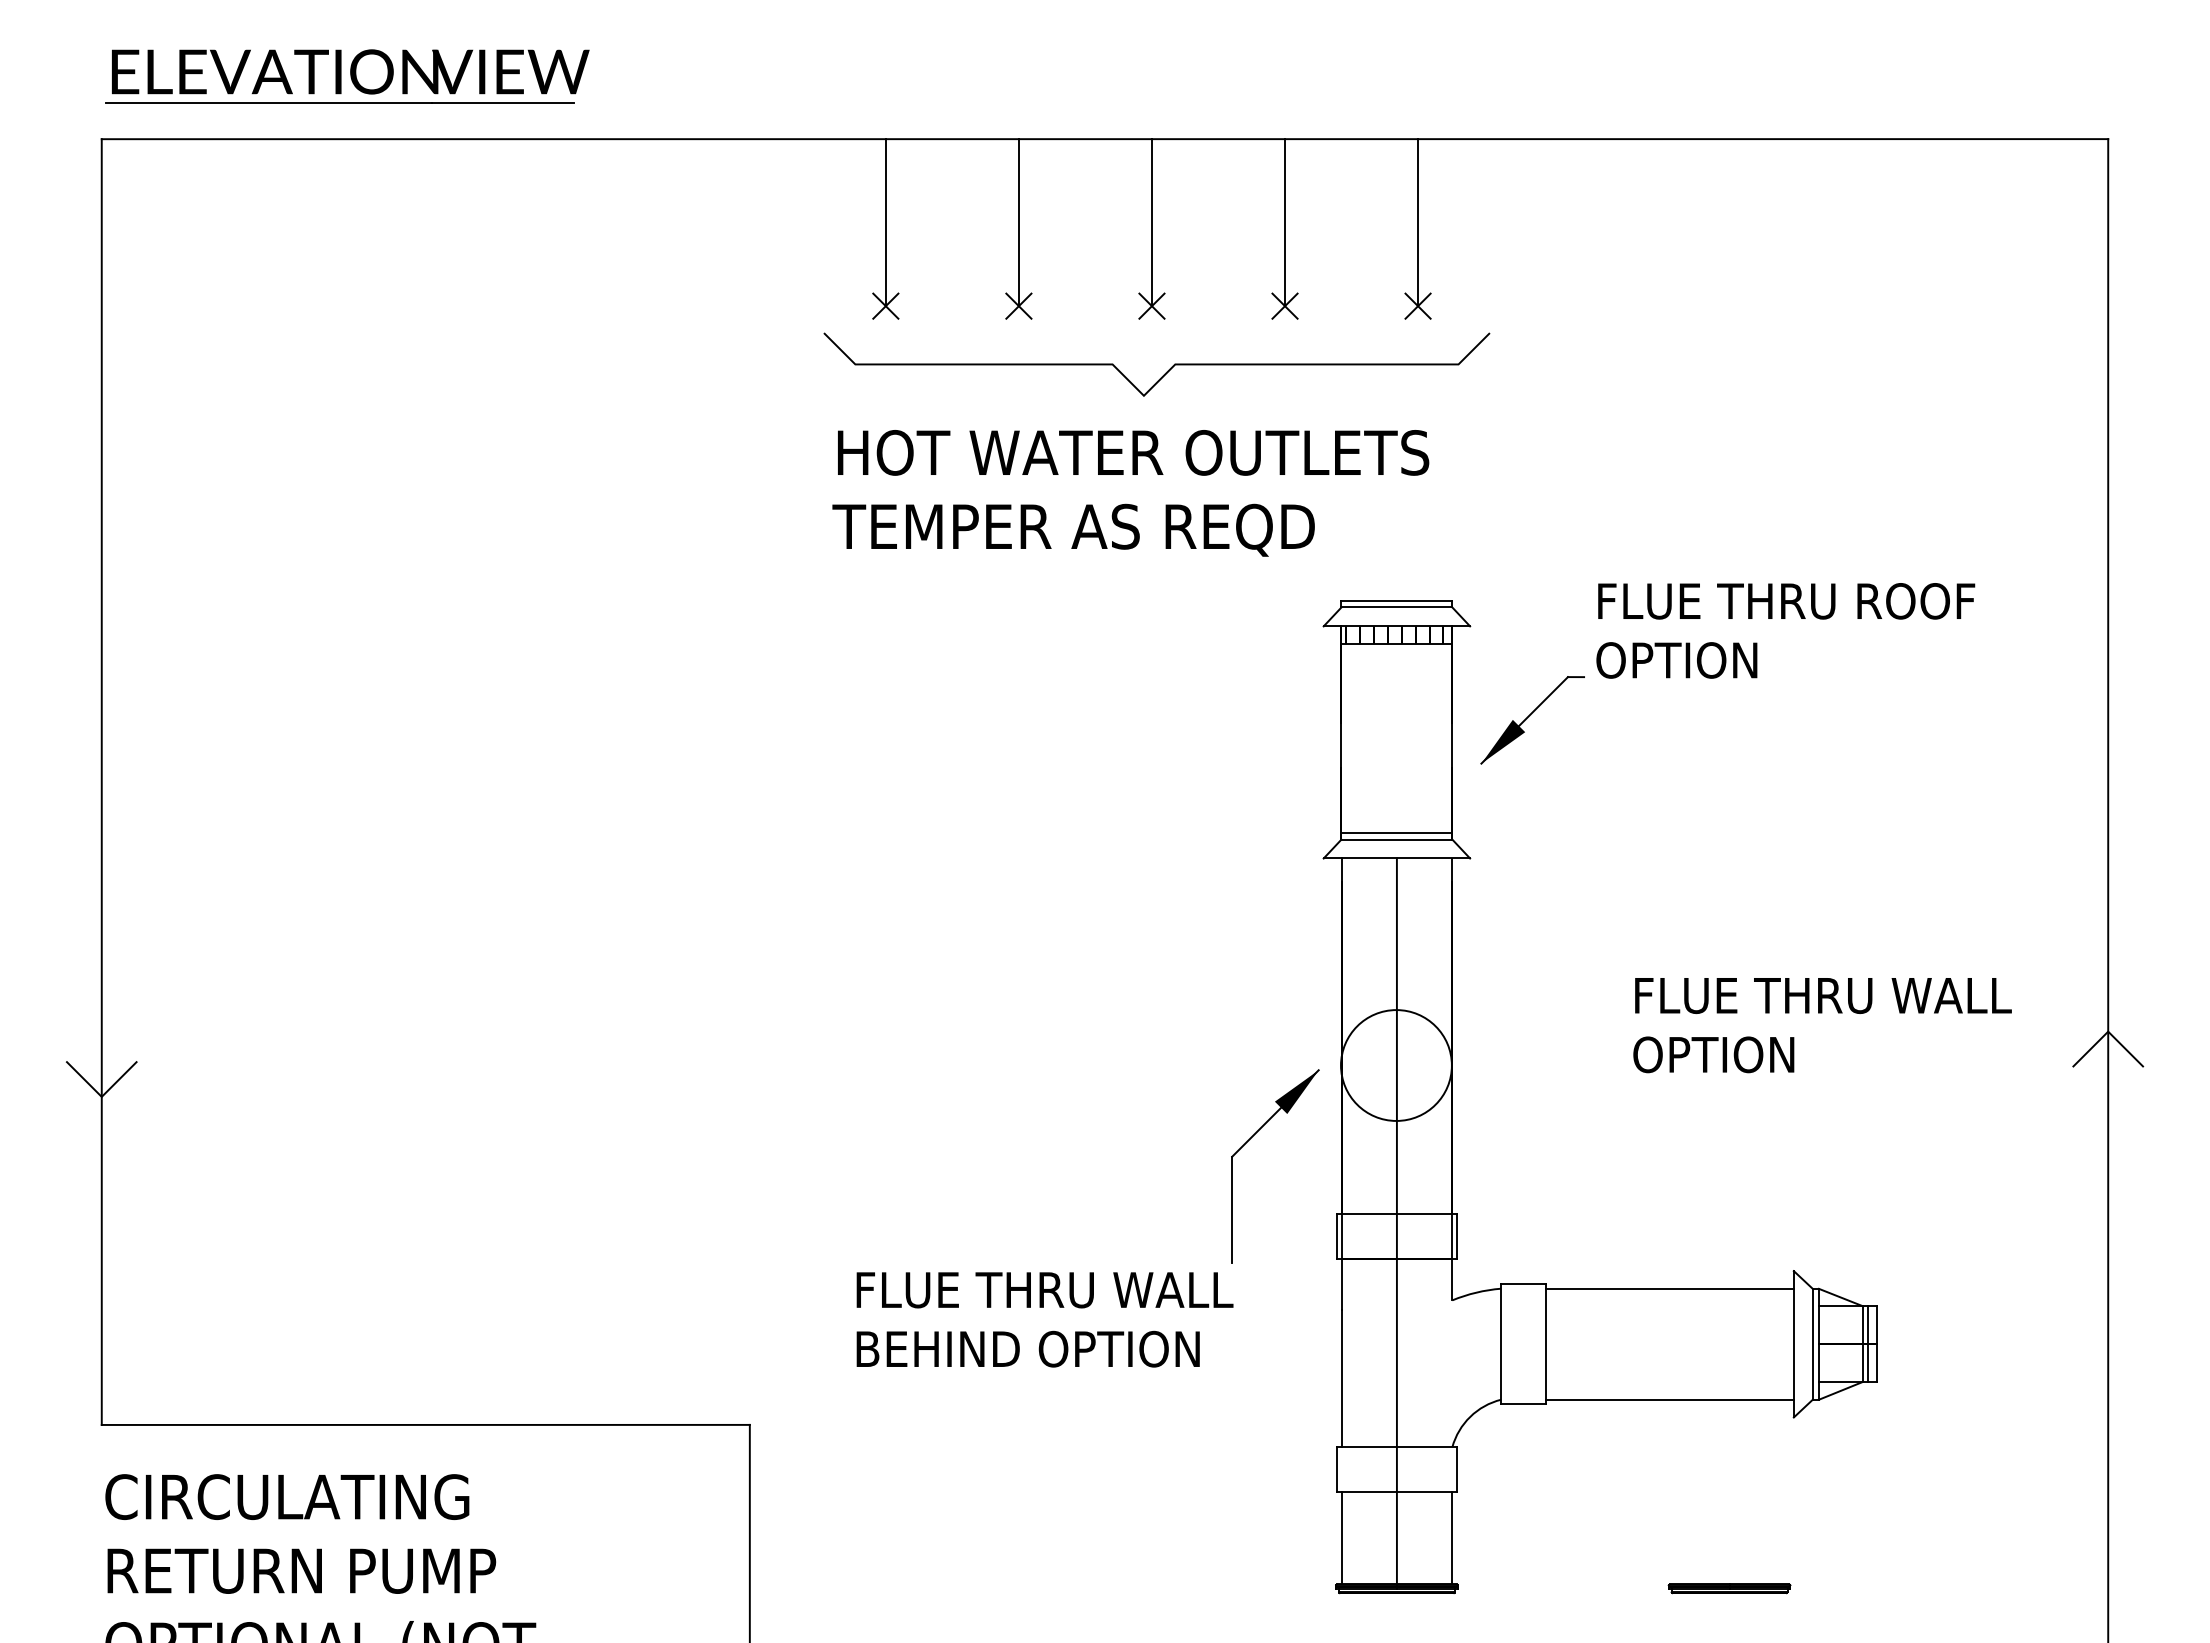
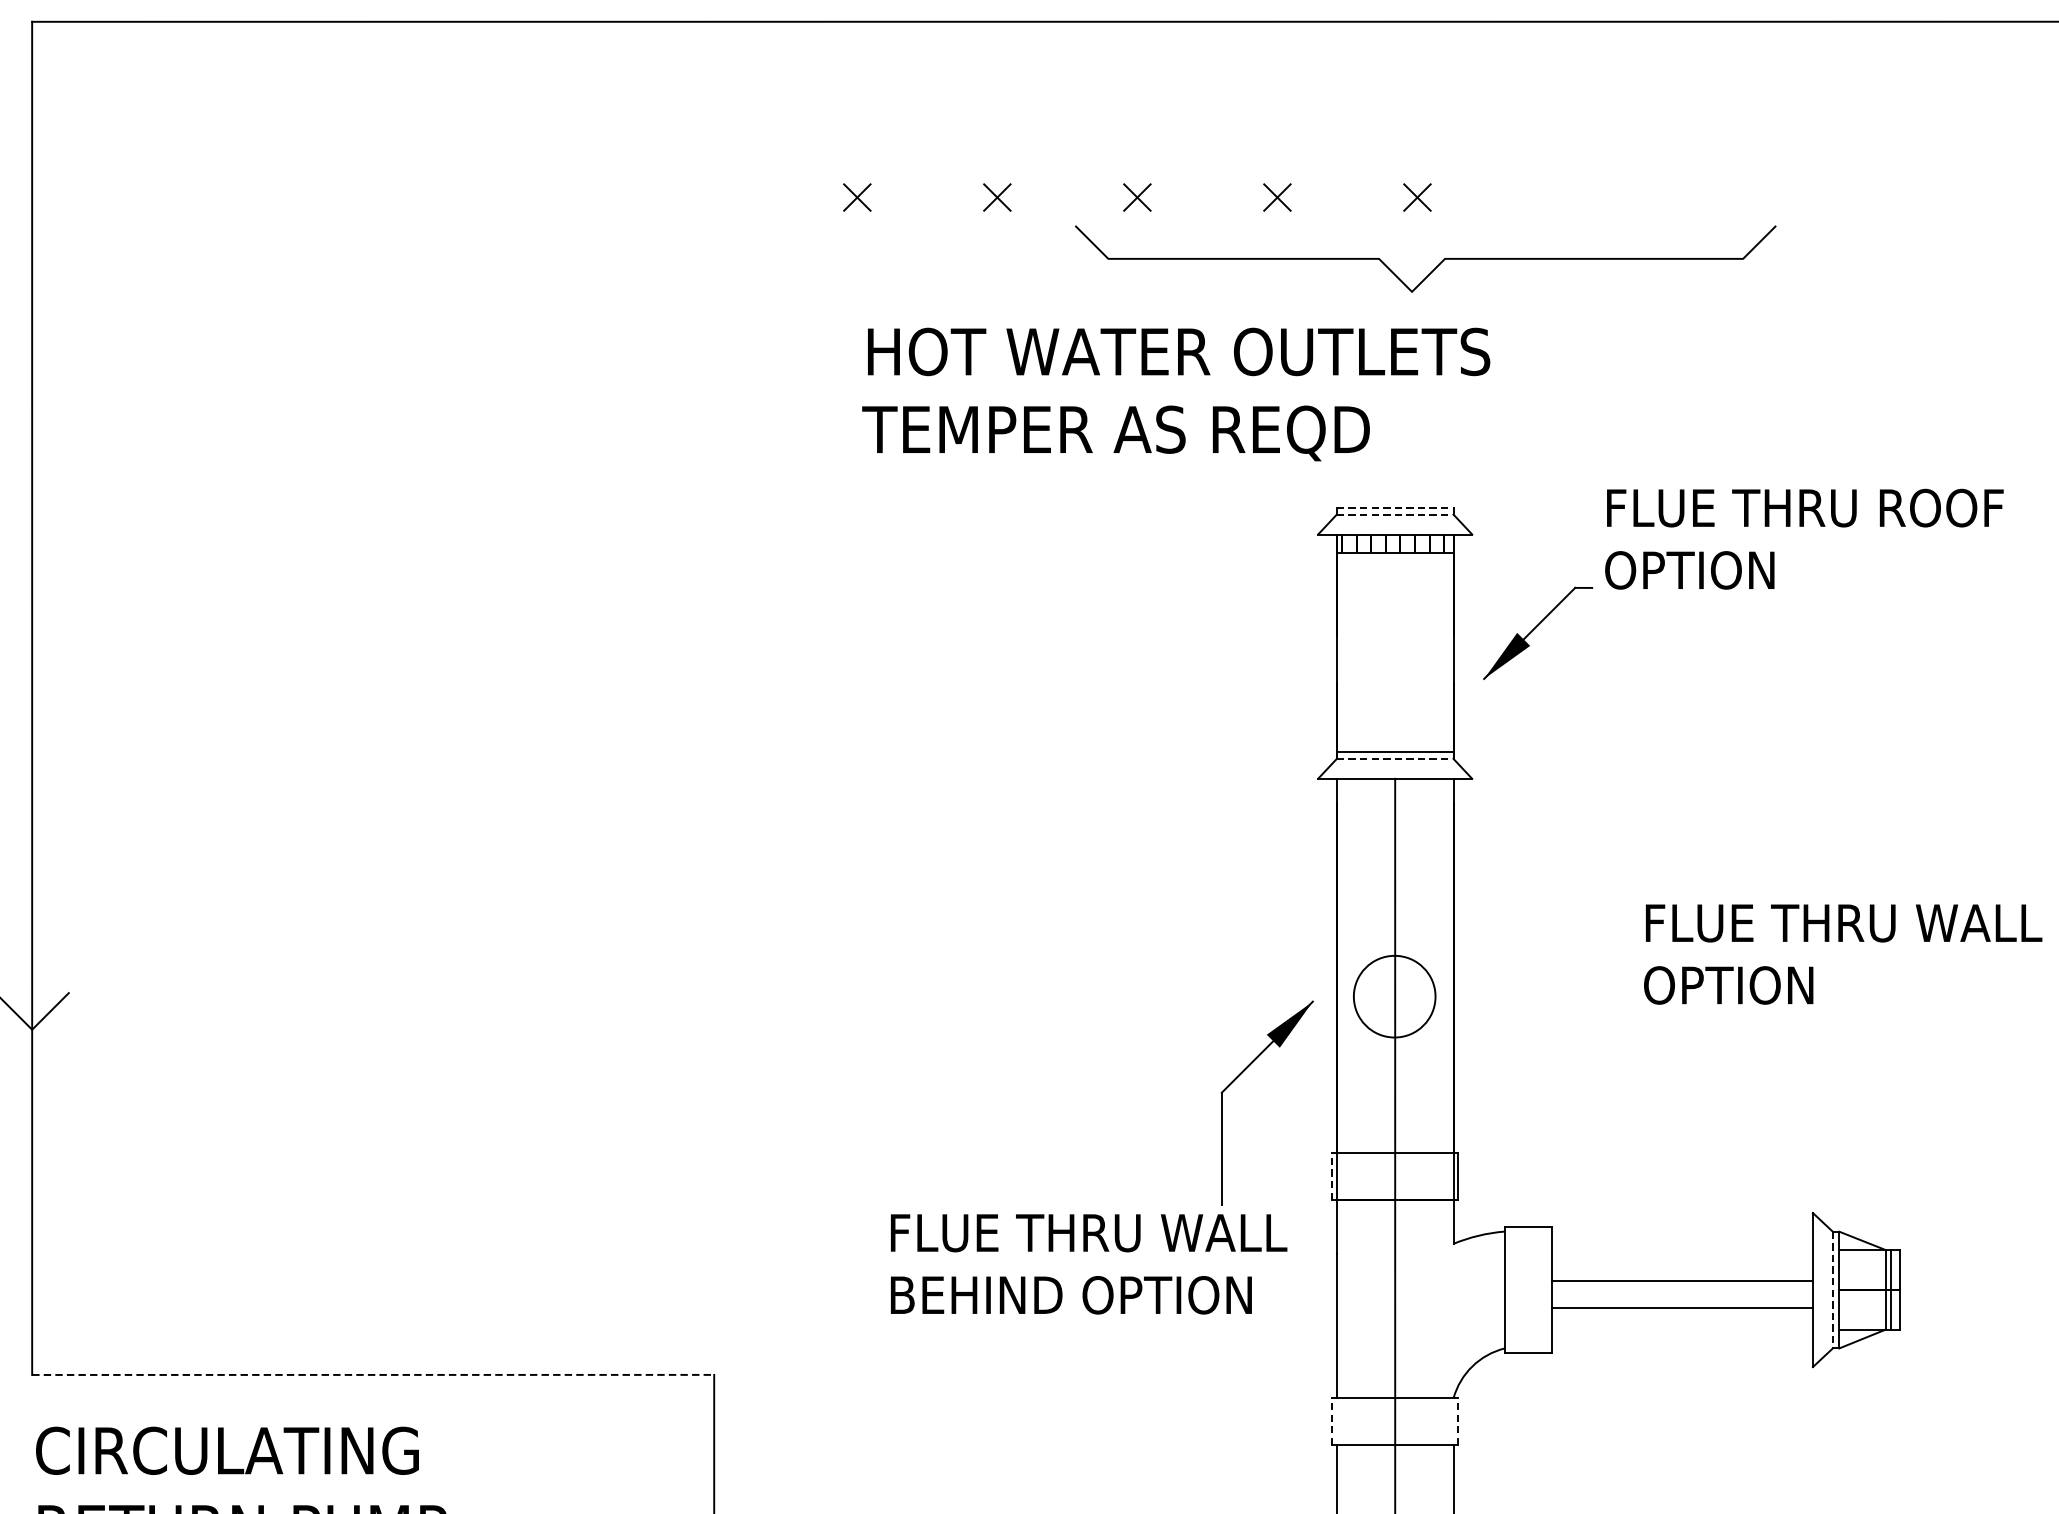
line: (885, 222) -> (856, 109), removed
line: (1018, 222) -> (996, 109), removed
line: (1151, 222) -> (1136, 109), removed
line: (1285, 222) -> (1277, 109), removed
line: (1418, 222) -> (1417, 109), removed
curve: (1165, 372) -> (1434, 267), moved
text: (1130, 493) -> (1175, 394), moved
line: (1397, 601) -> (1395, 508), solid -> dashed
line: (1397, 607) -> (1395, 514), solid -> dashed
line: (1397, 839) -> (1395, 758), solid -> dashed
circle: (1396, 1065) -> (1394, 996), size x0.7
line: (1337, 1235) -> (1332, 1175), solid -> dashed
line: (1669, 1288) -> (1682, 1307), moved
text: (1044, 1319) -> (1088, 1263), moved
line: (1812, 1344) -> (1832, 1290), solid -> dashed
line: (1669, 1399) -> (1682, 1280), moved
line: (426, 1424) -> (373, 1374), solid -> dashed
line: (1337, 1468) -> (1332, 1420), solid -> dashed
line: (1456, 1468) -> (1457, 1420), solid -> dashed

